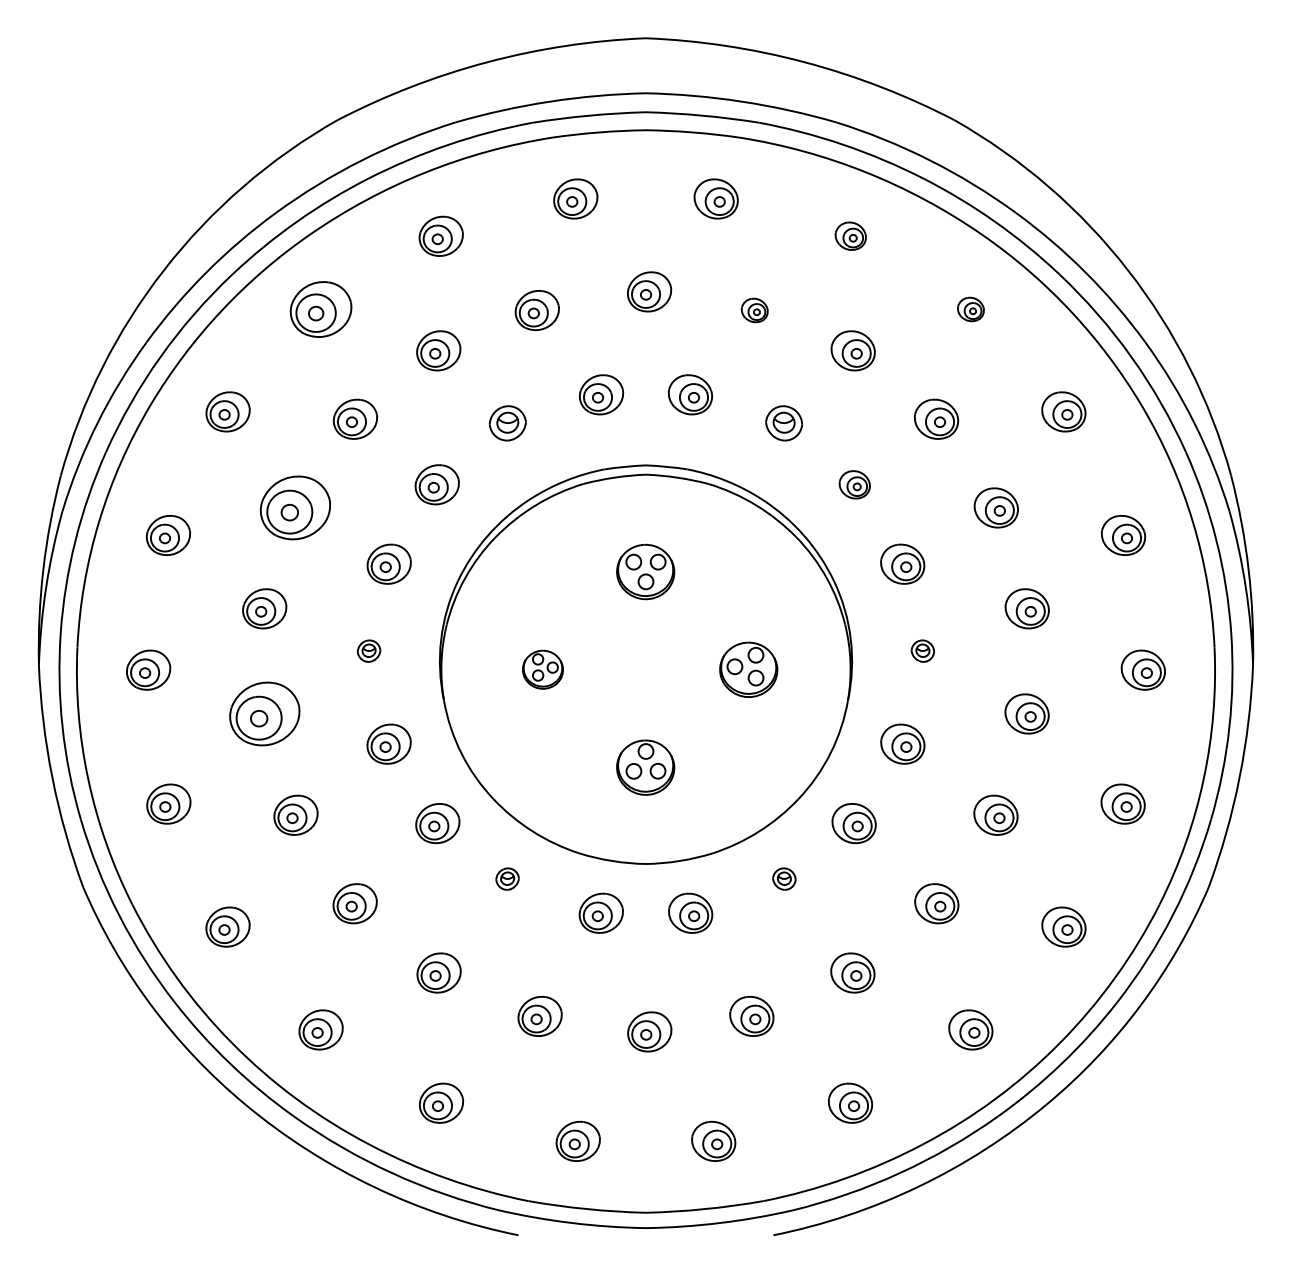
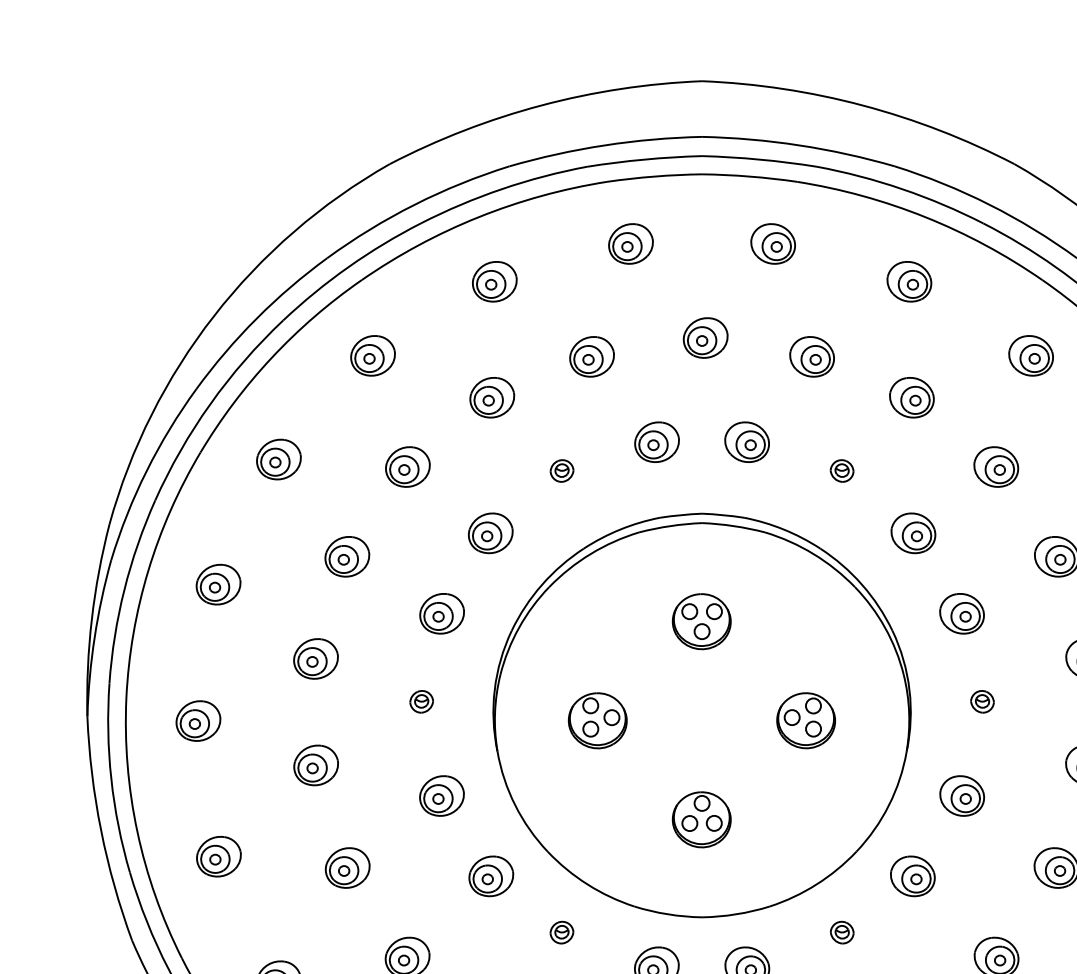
part: (850, 235) -> (909, 280), size x1.43
part: (320, 309) -> (372, 355), size x0.71
part: (970, 309) -> (1030, 355), size x1.67
part: (754, 310) -> (811, 356), size x1.67
part: (507, 422) -> (561, 470), size x0.62
part: (784, 422) -> (842, 470), size x0.62
part: (854, 484) -> (913, 533), size x1.43
part: (295, 507) -> (347, 556), size x0.62
part: (542, 669) -> (597, 720), size x1.43
part: (264, 713) -> (315, 764), size x0.62

